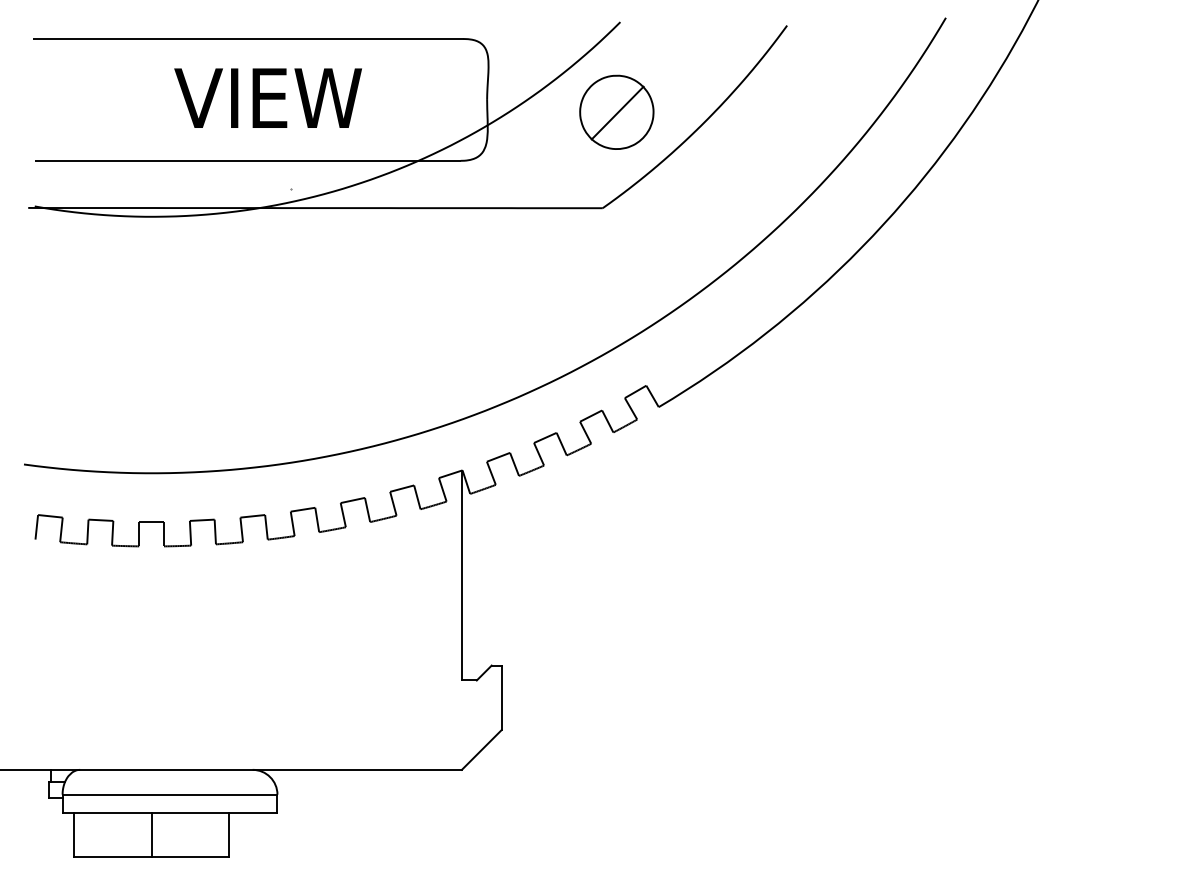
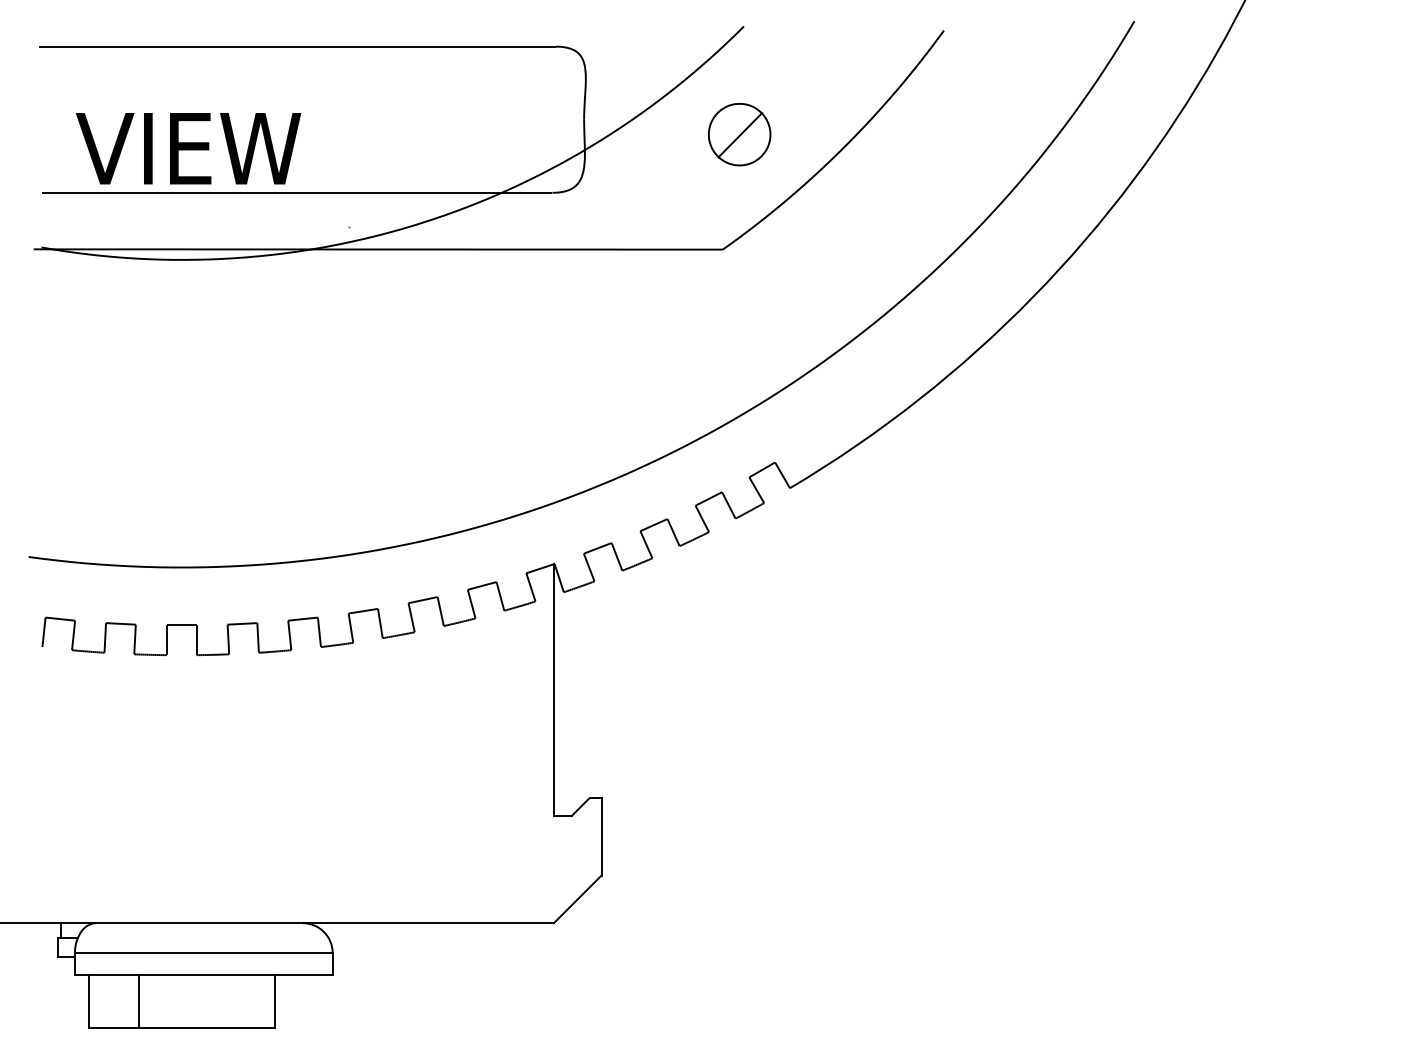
text: (268, 98) -> (188, 148), moved
part: (616, 112) -> (739, 134), size x0.7
line: (151, 835) -> (138, 1001), moved

